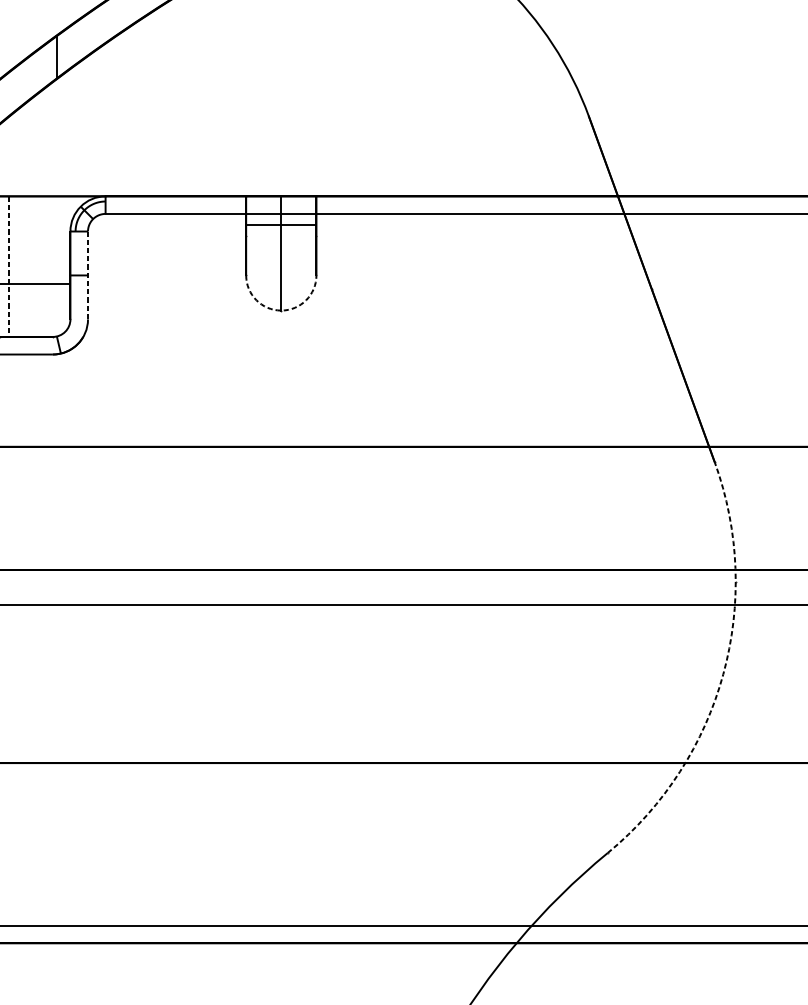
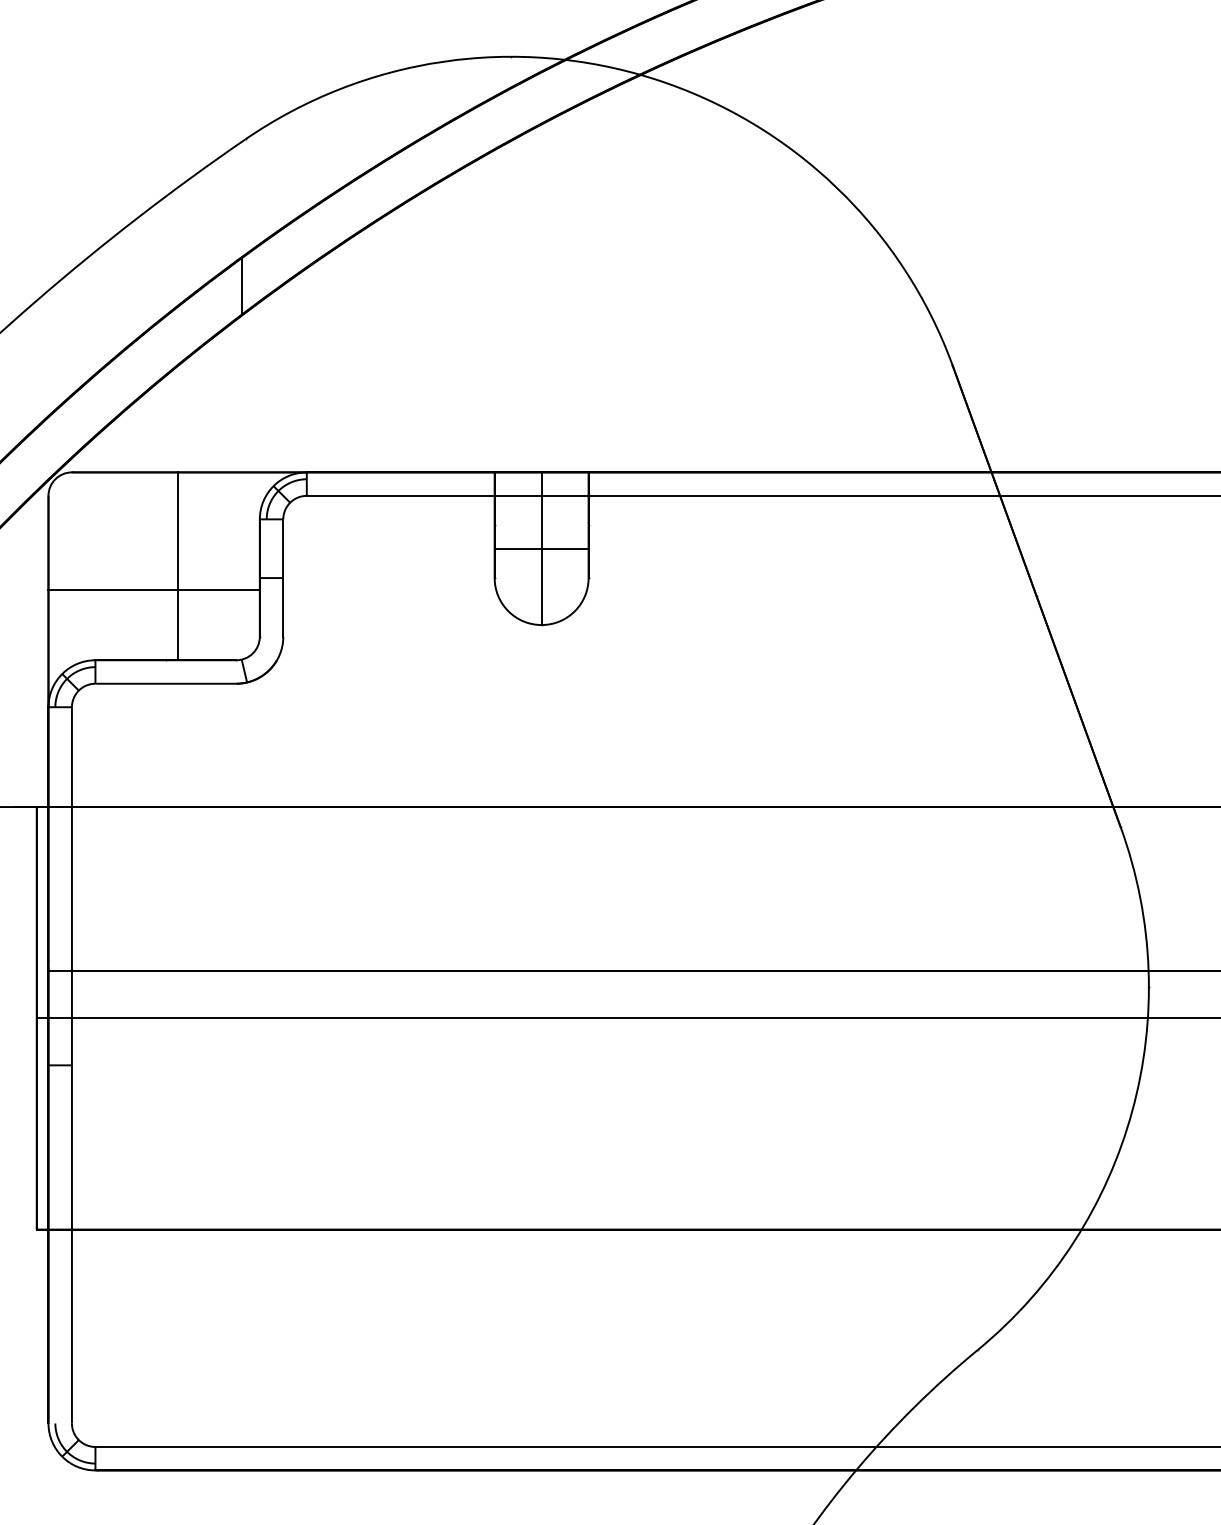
line: (281, 224) -> (541, 548), moved
line: (8, 266) -> (177, 566), dashed -> solid
line: (88, 275) -> (283, 578), dashed -> solid
arc: (281, 310) -> (541, 625), dashed -> solid
arc: (723, 674) -> (1132, 1111), dashed -> solid

